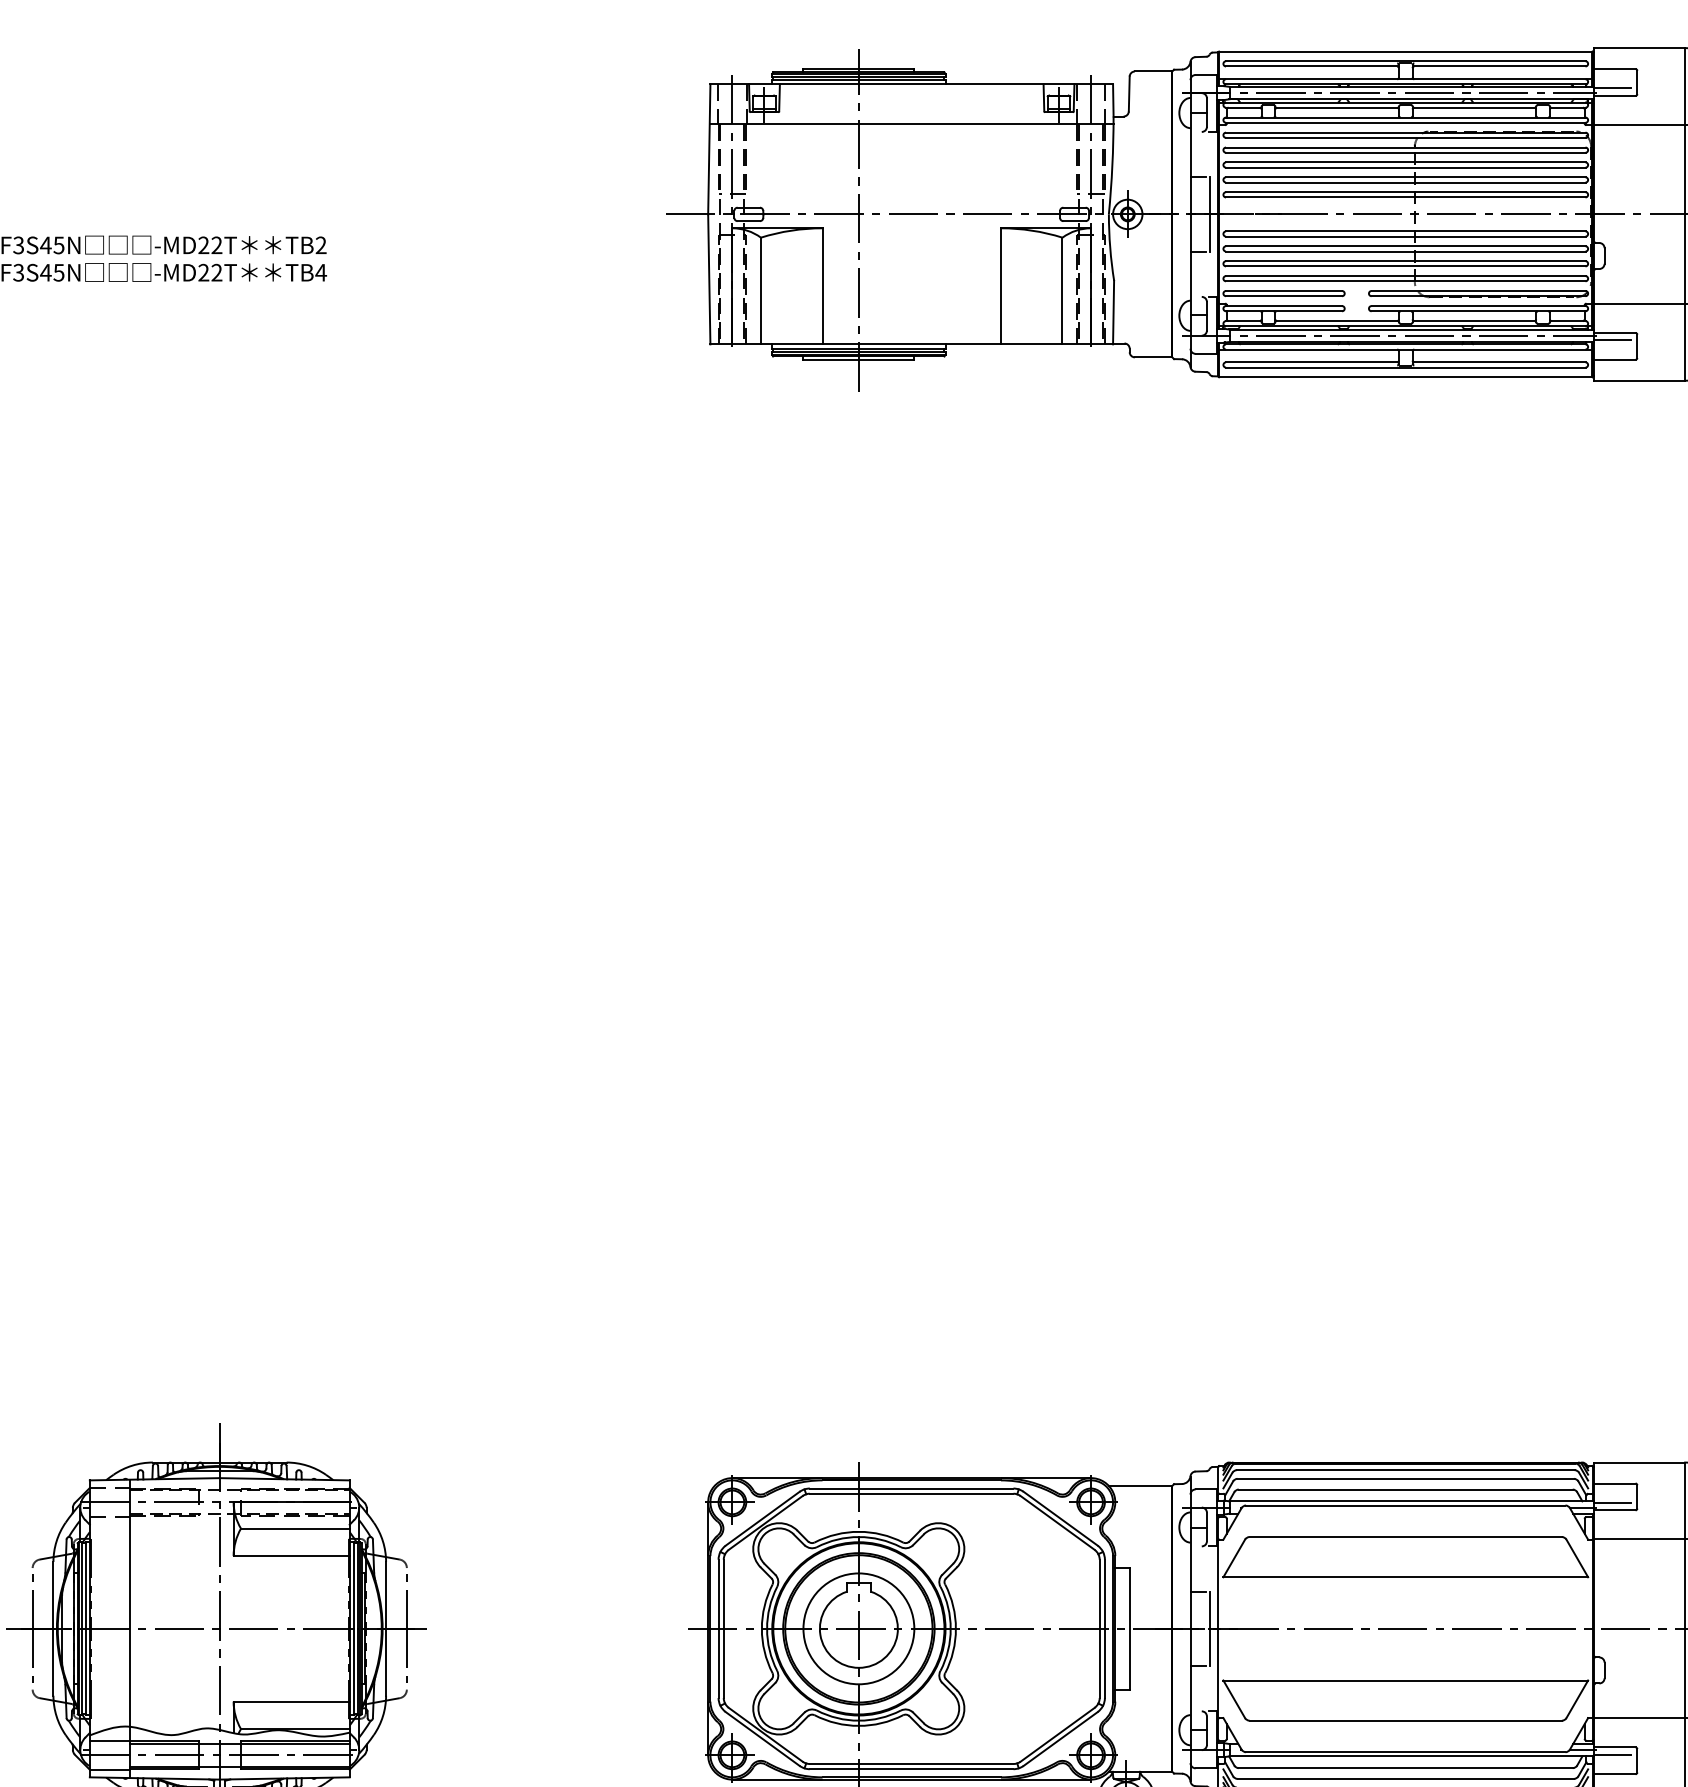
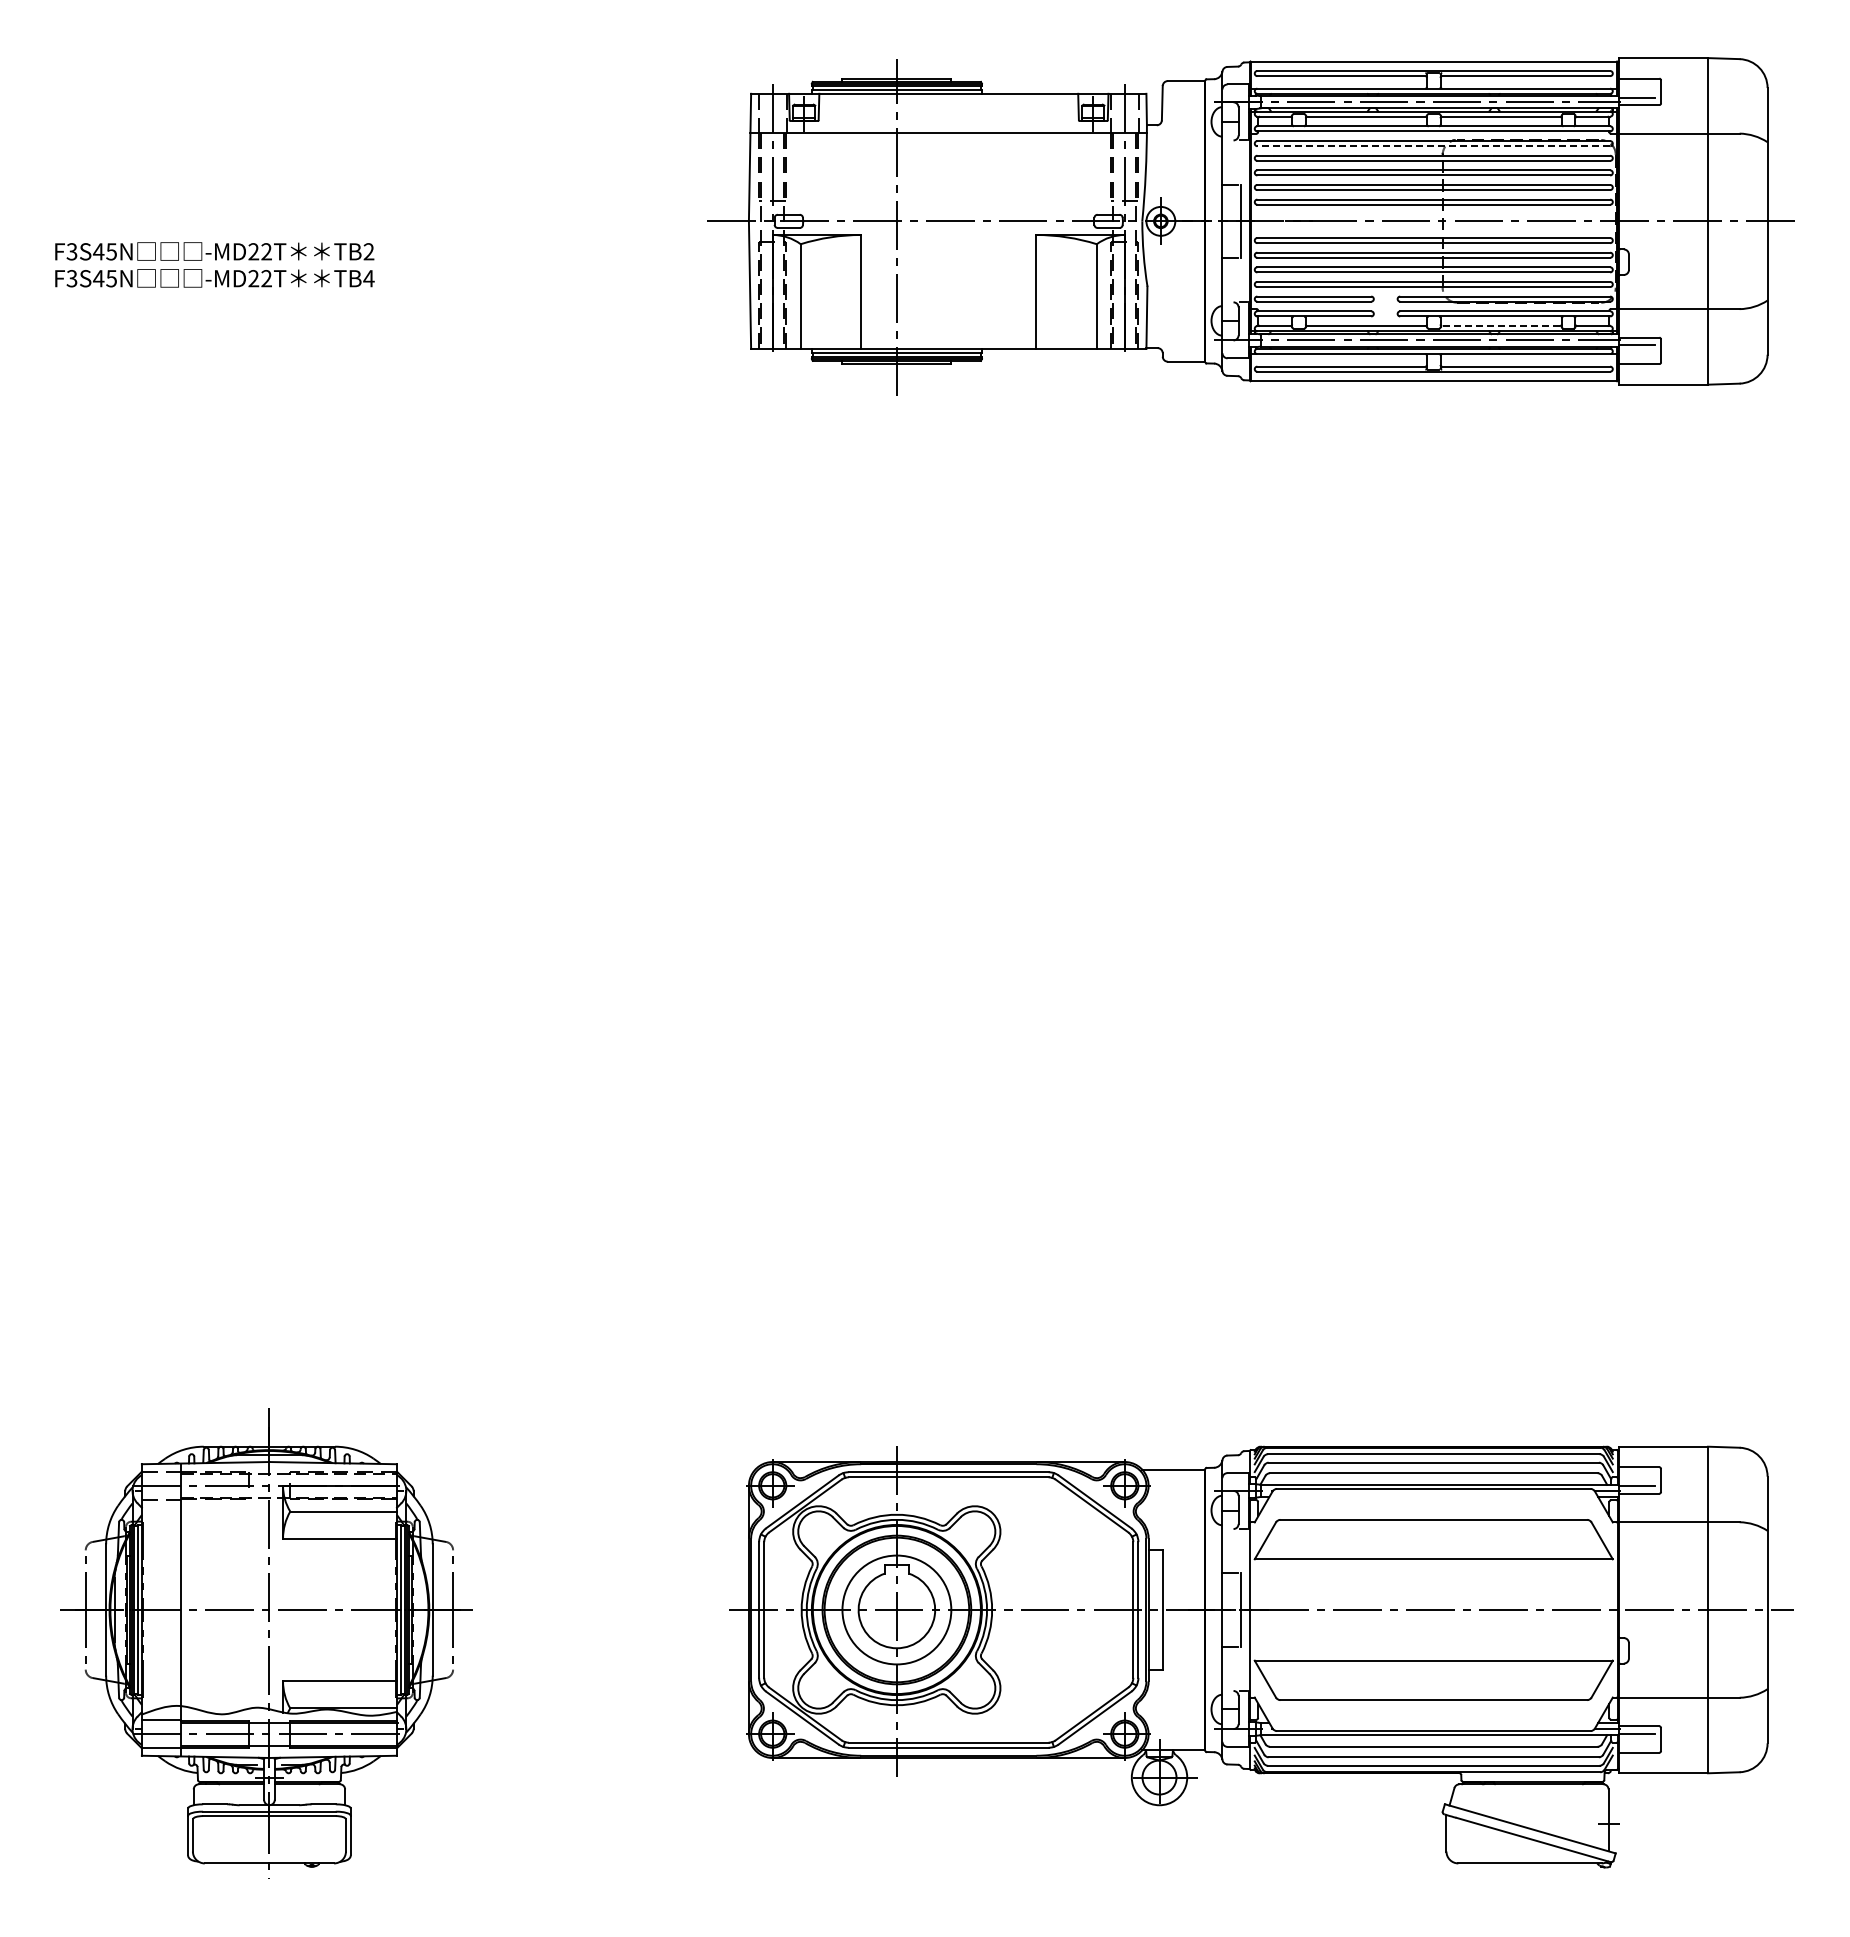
line: (1405, 138) -> (1433, 146), solid -> dashed
line: (1474, 321) -> (1501, 326), solid -> dashed

